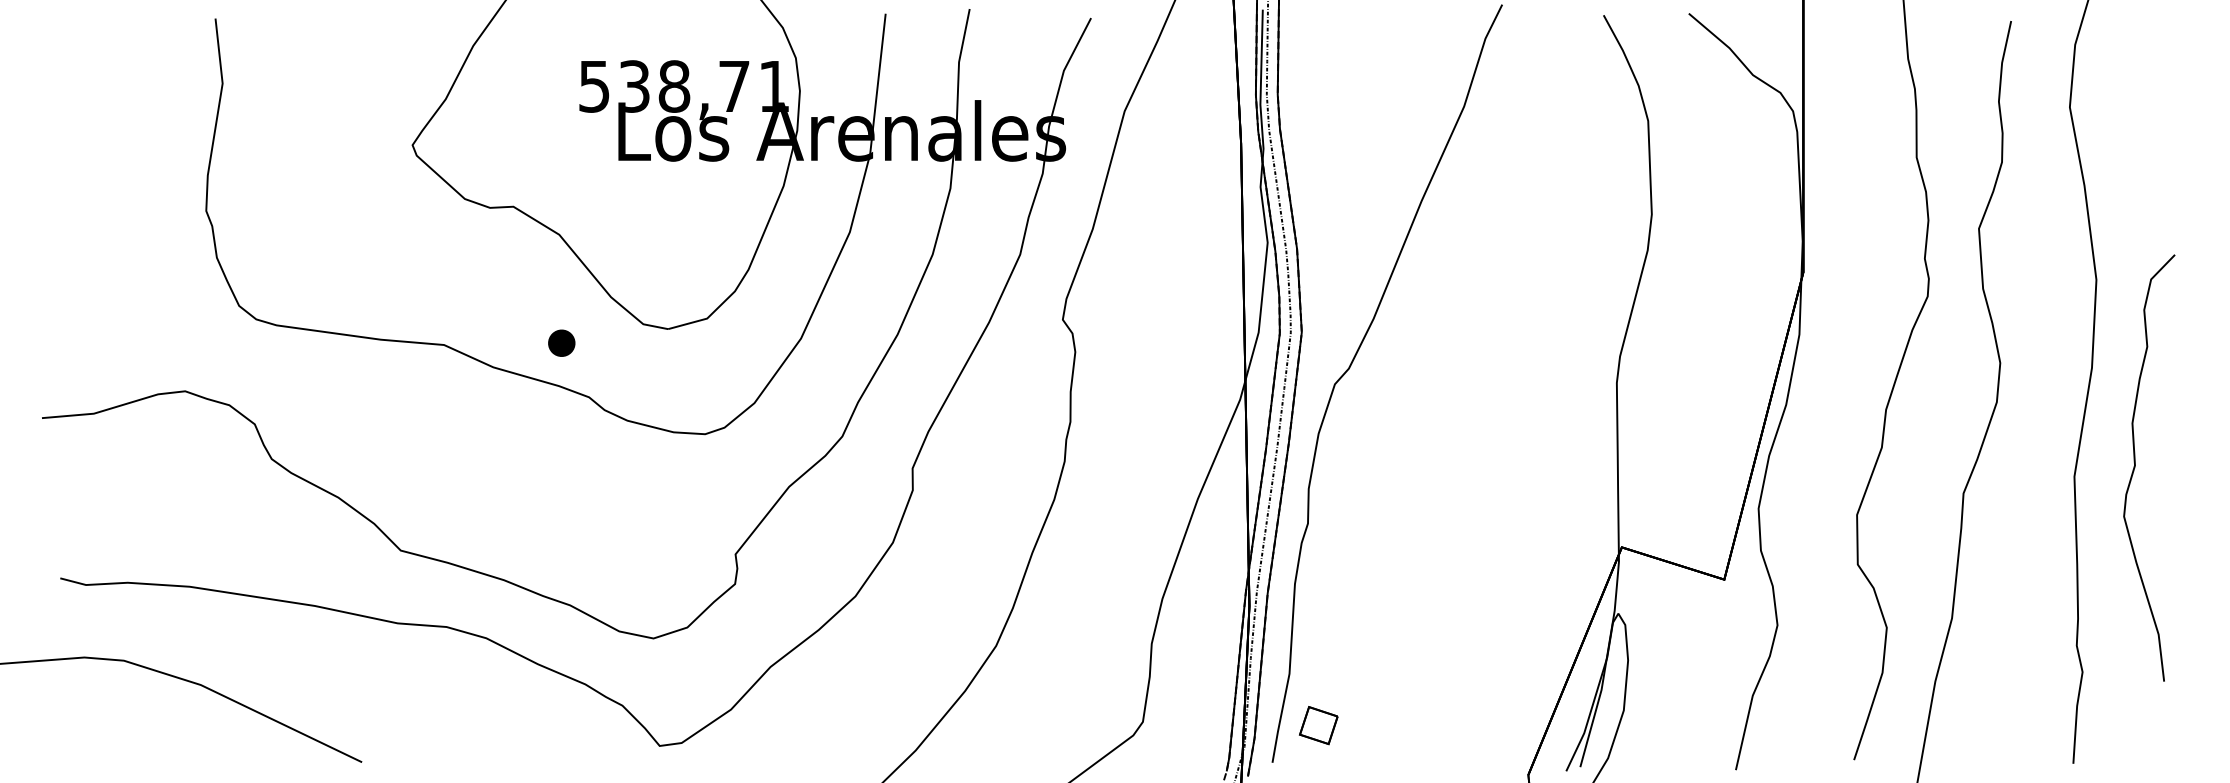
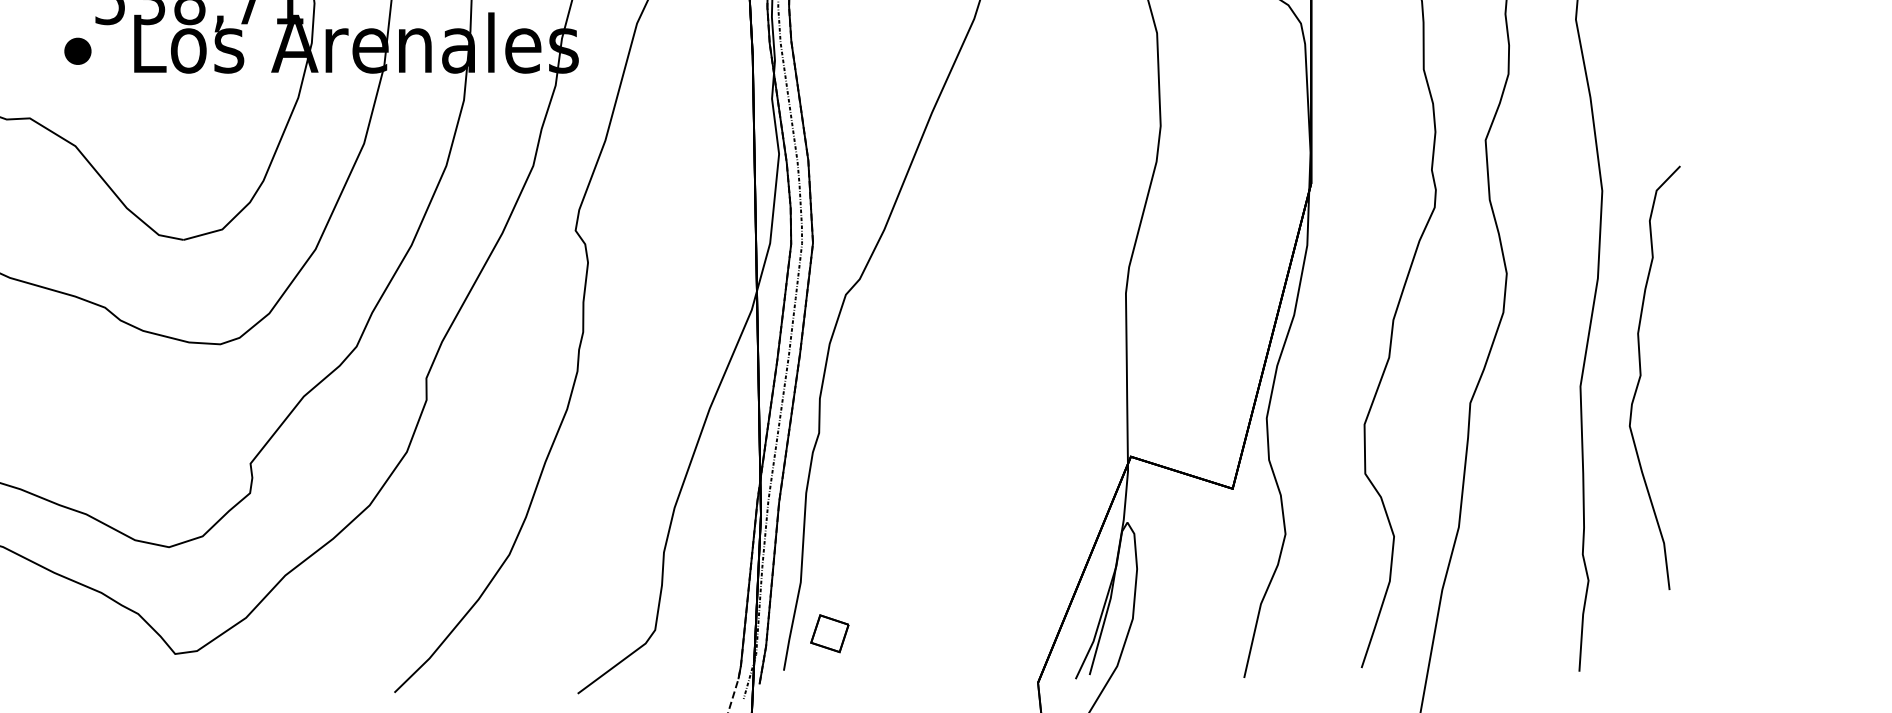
part: (561, 342) -> (77, 50), moved

